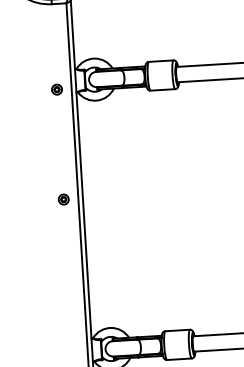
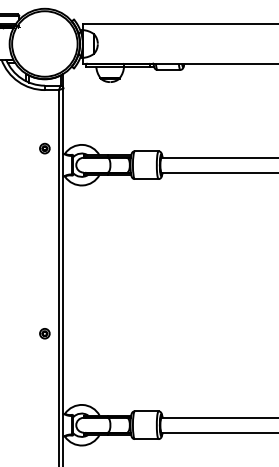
part: (56, 89) -> (44, 148), moved
part: (63, 199) -> (44, 333), moved

